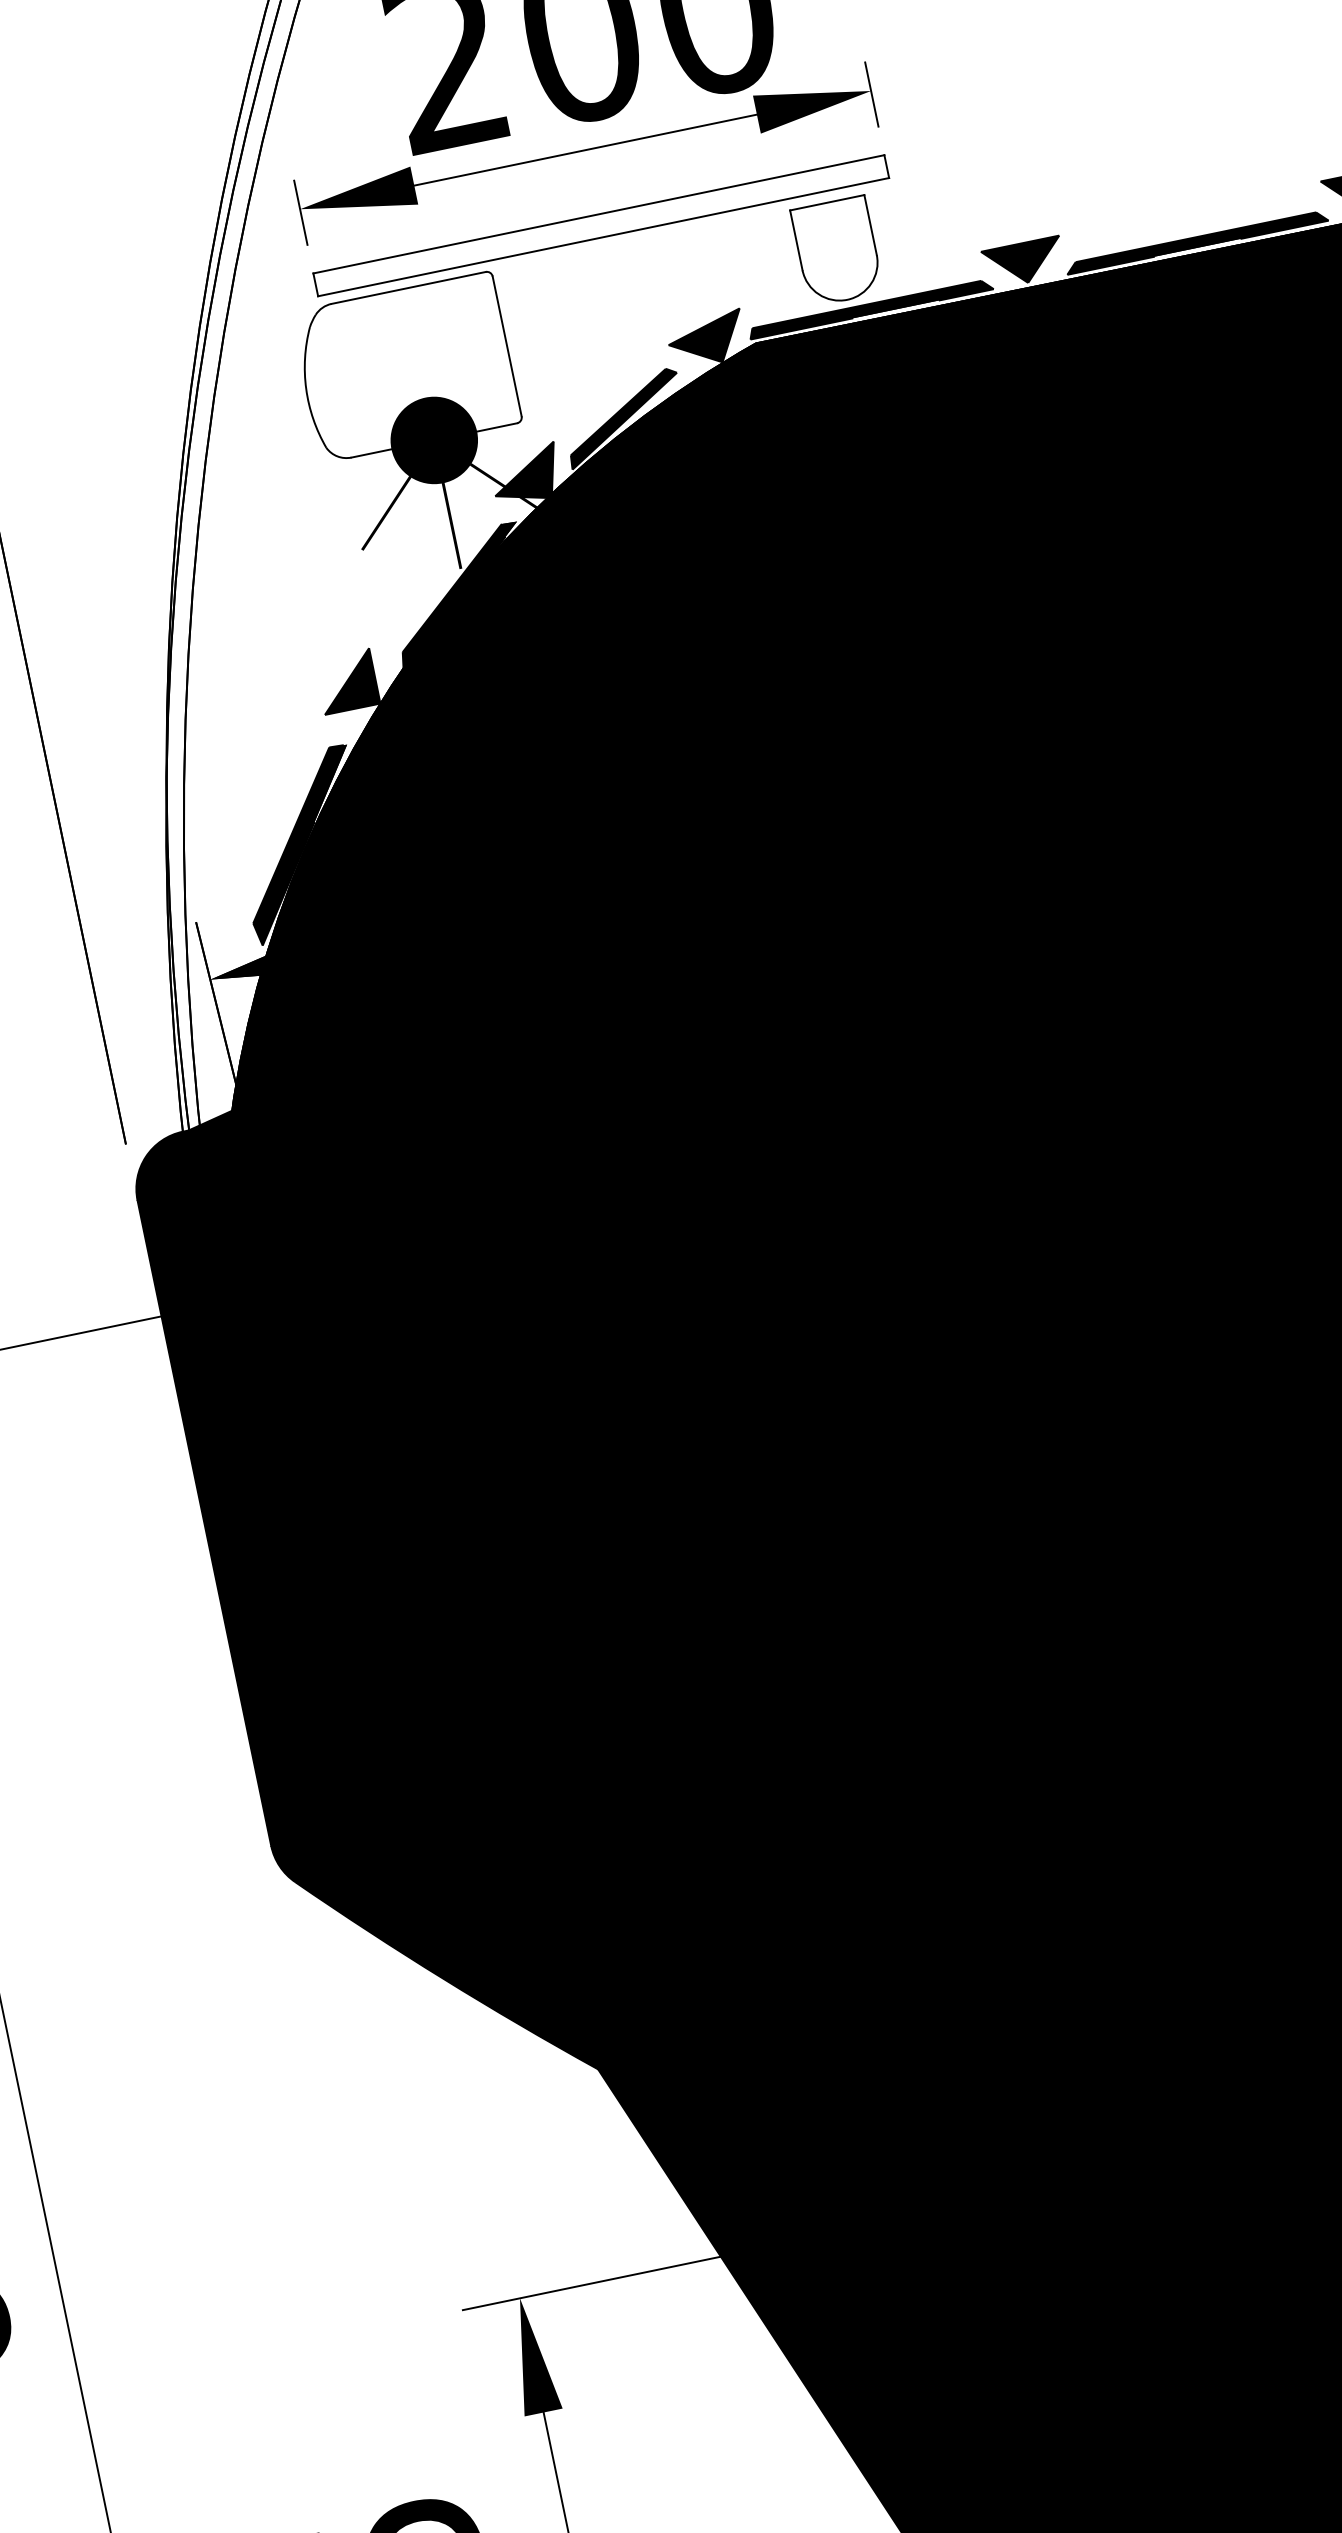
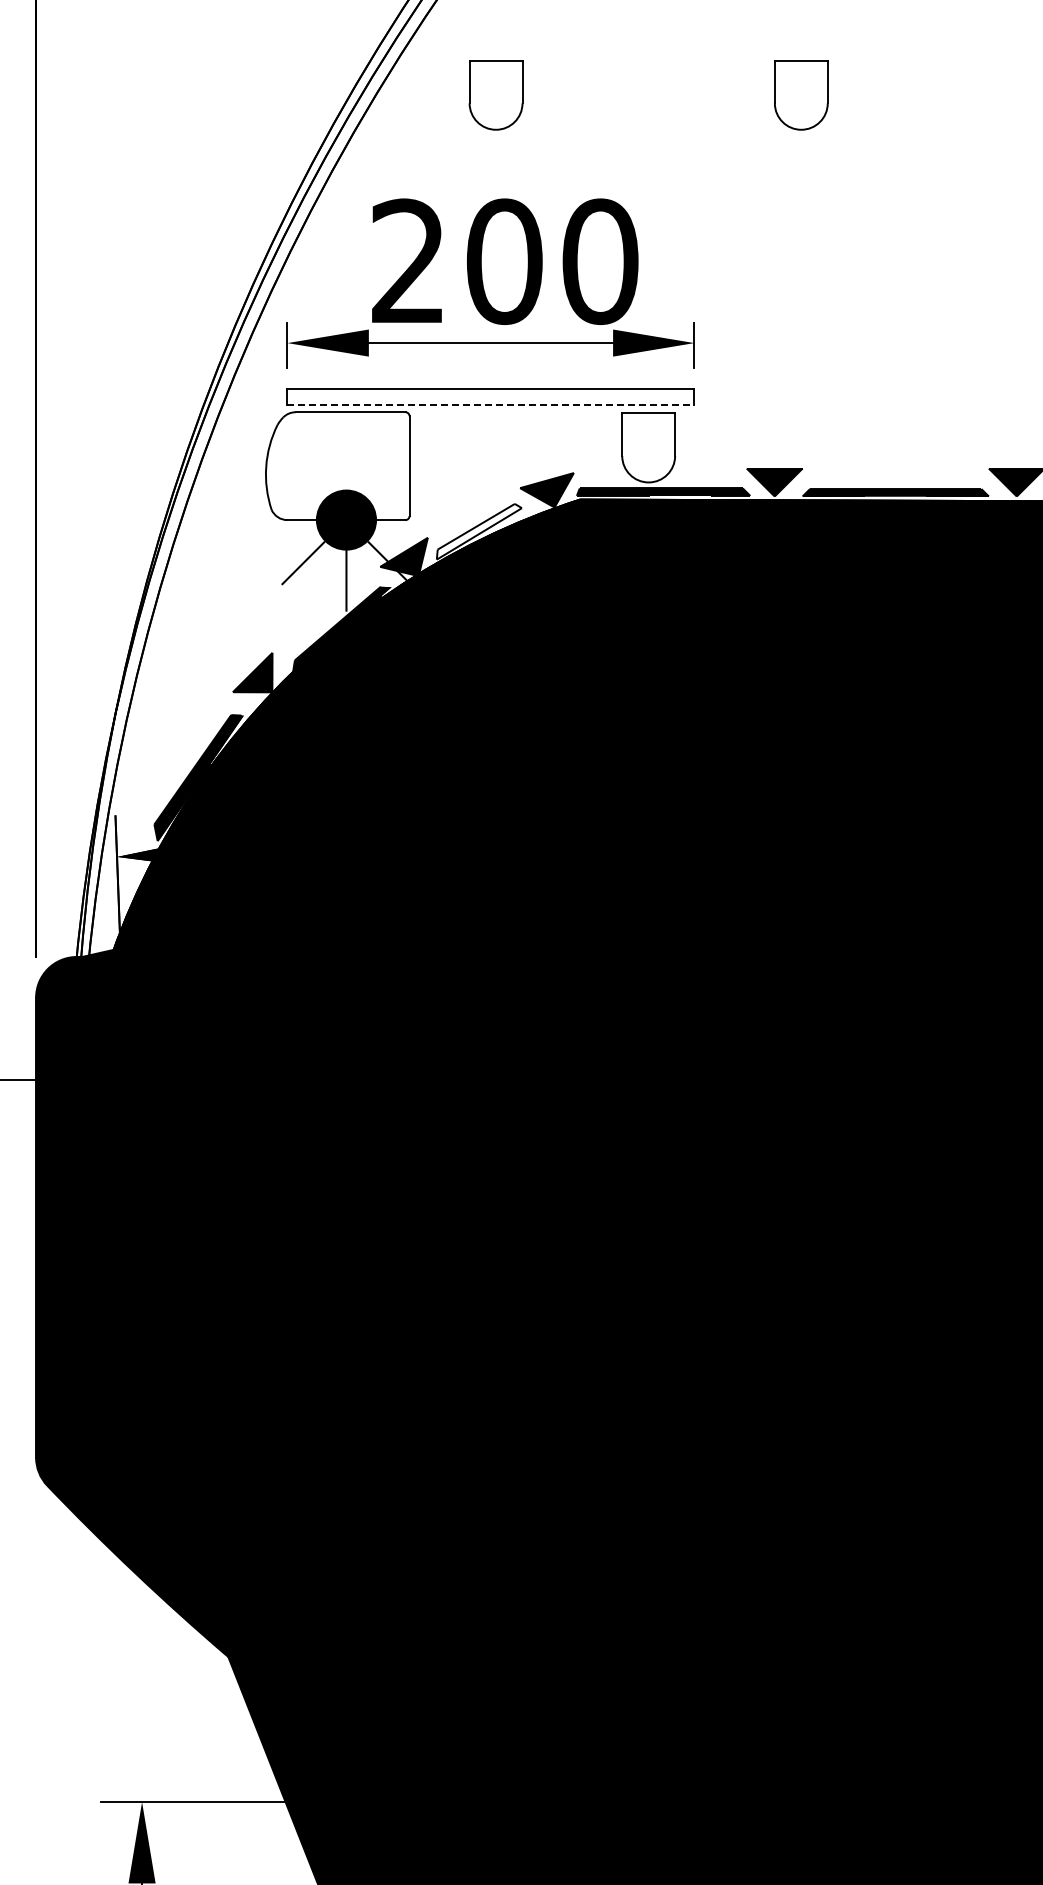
line: (604, 237) -> (491, 405), solid -> dashed
fill: (622, 418) -> (478, 531), removed

